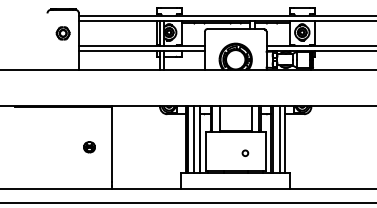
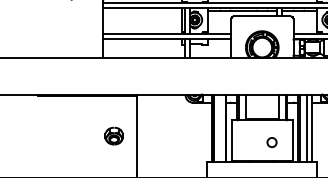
part: (62, 33) -> (86, 20), removed
line: (193, 139) -> (219, 128), removed
part: (89, 147) -> (114, 136), size x1.6
circle: (245, 152) -> (272, 141), size x1.6

